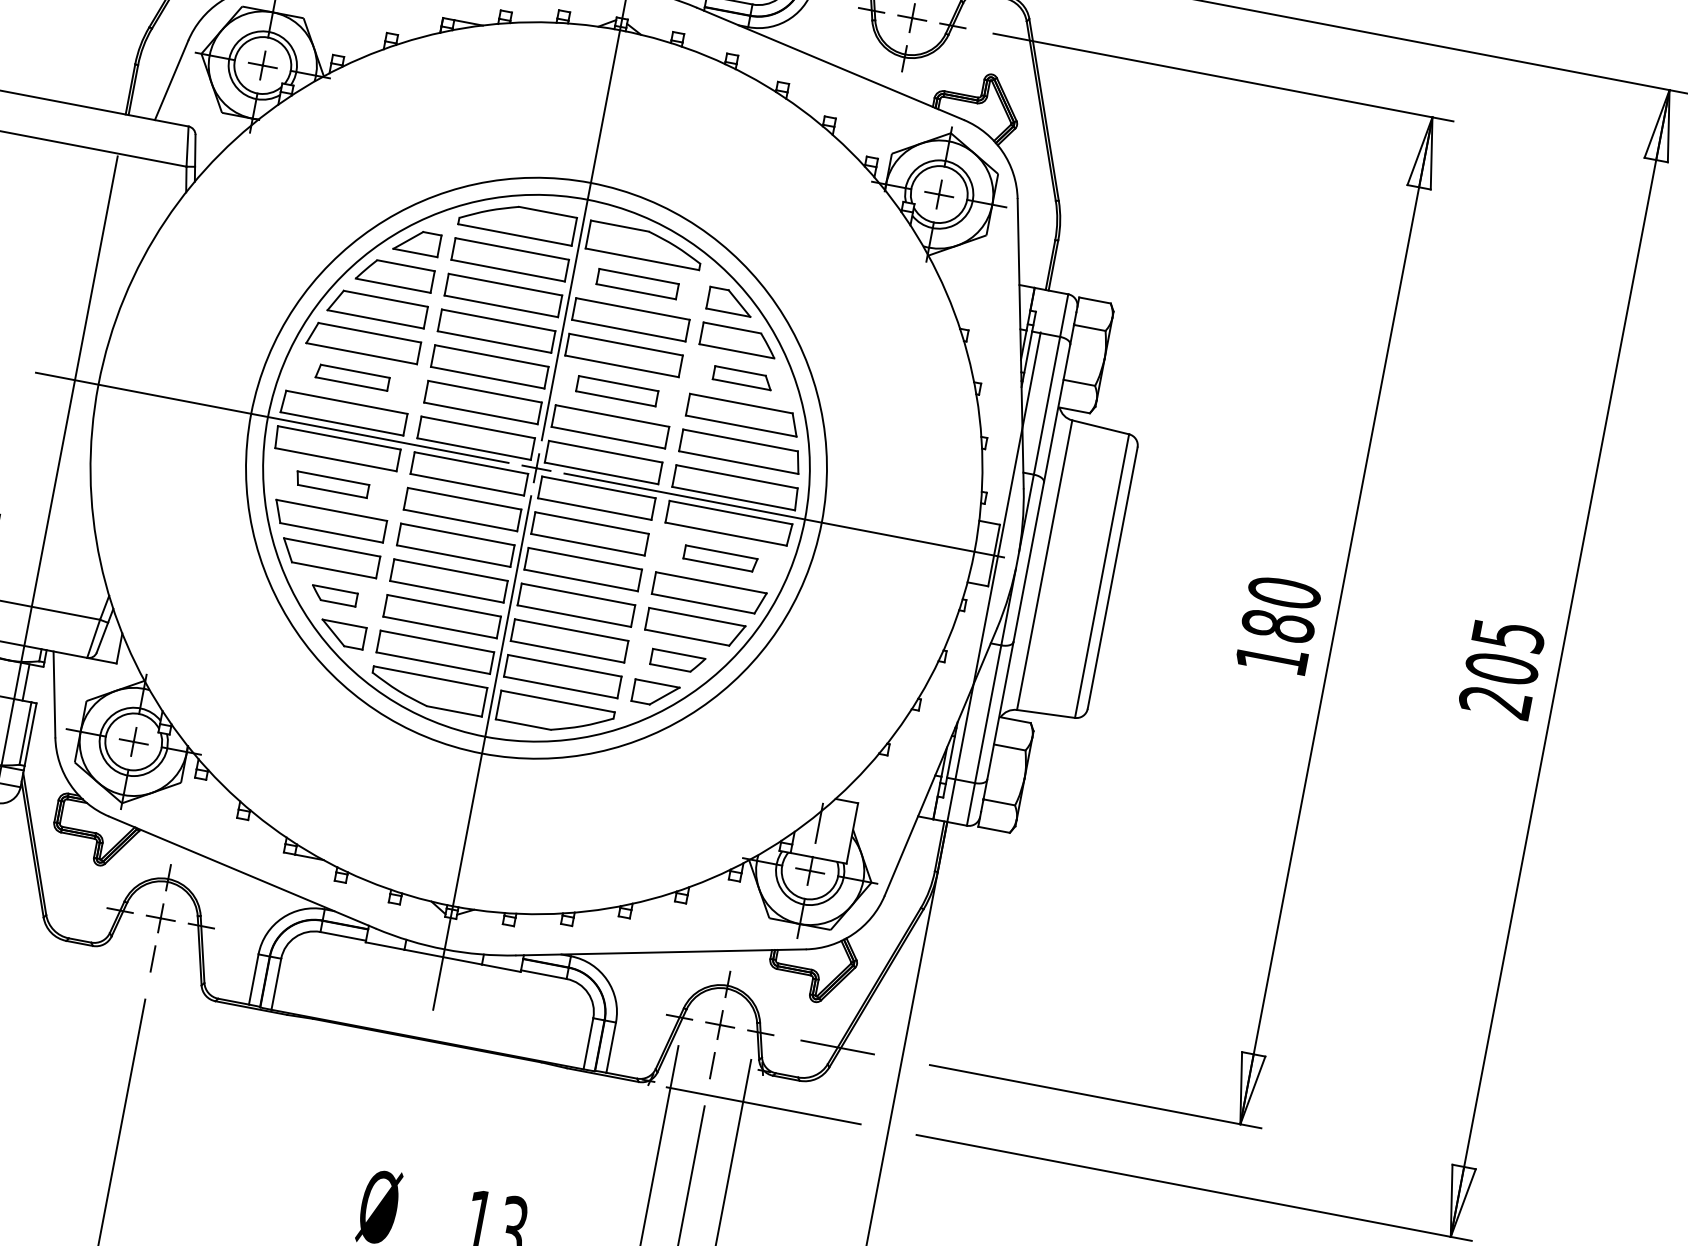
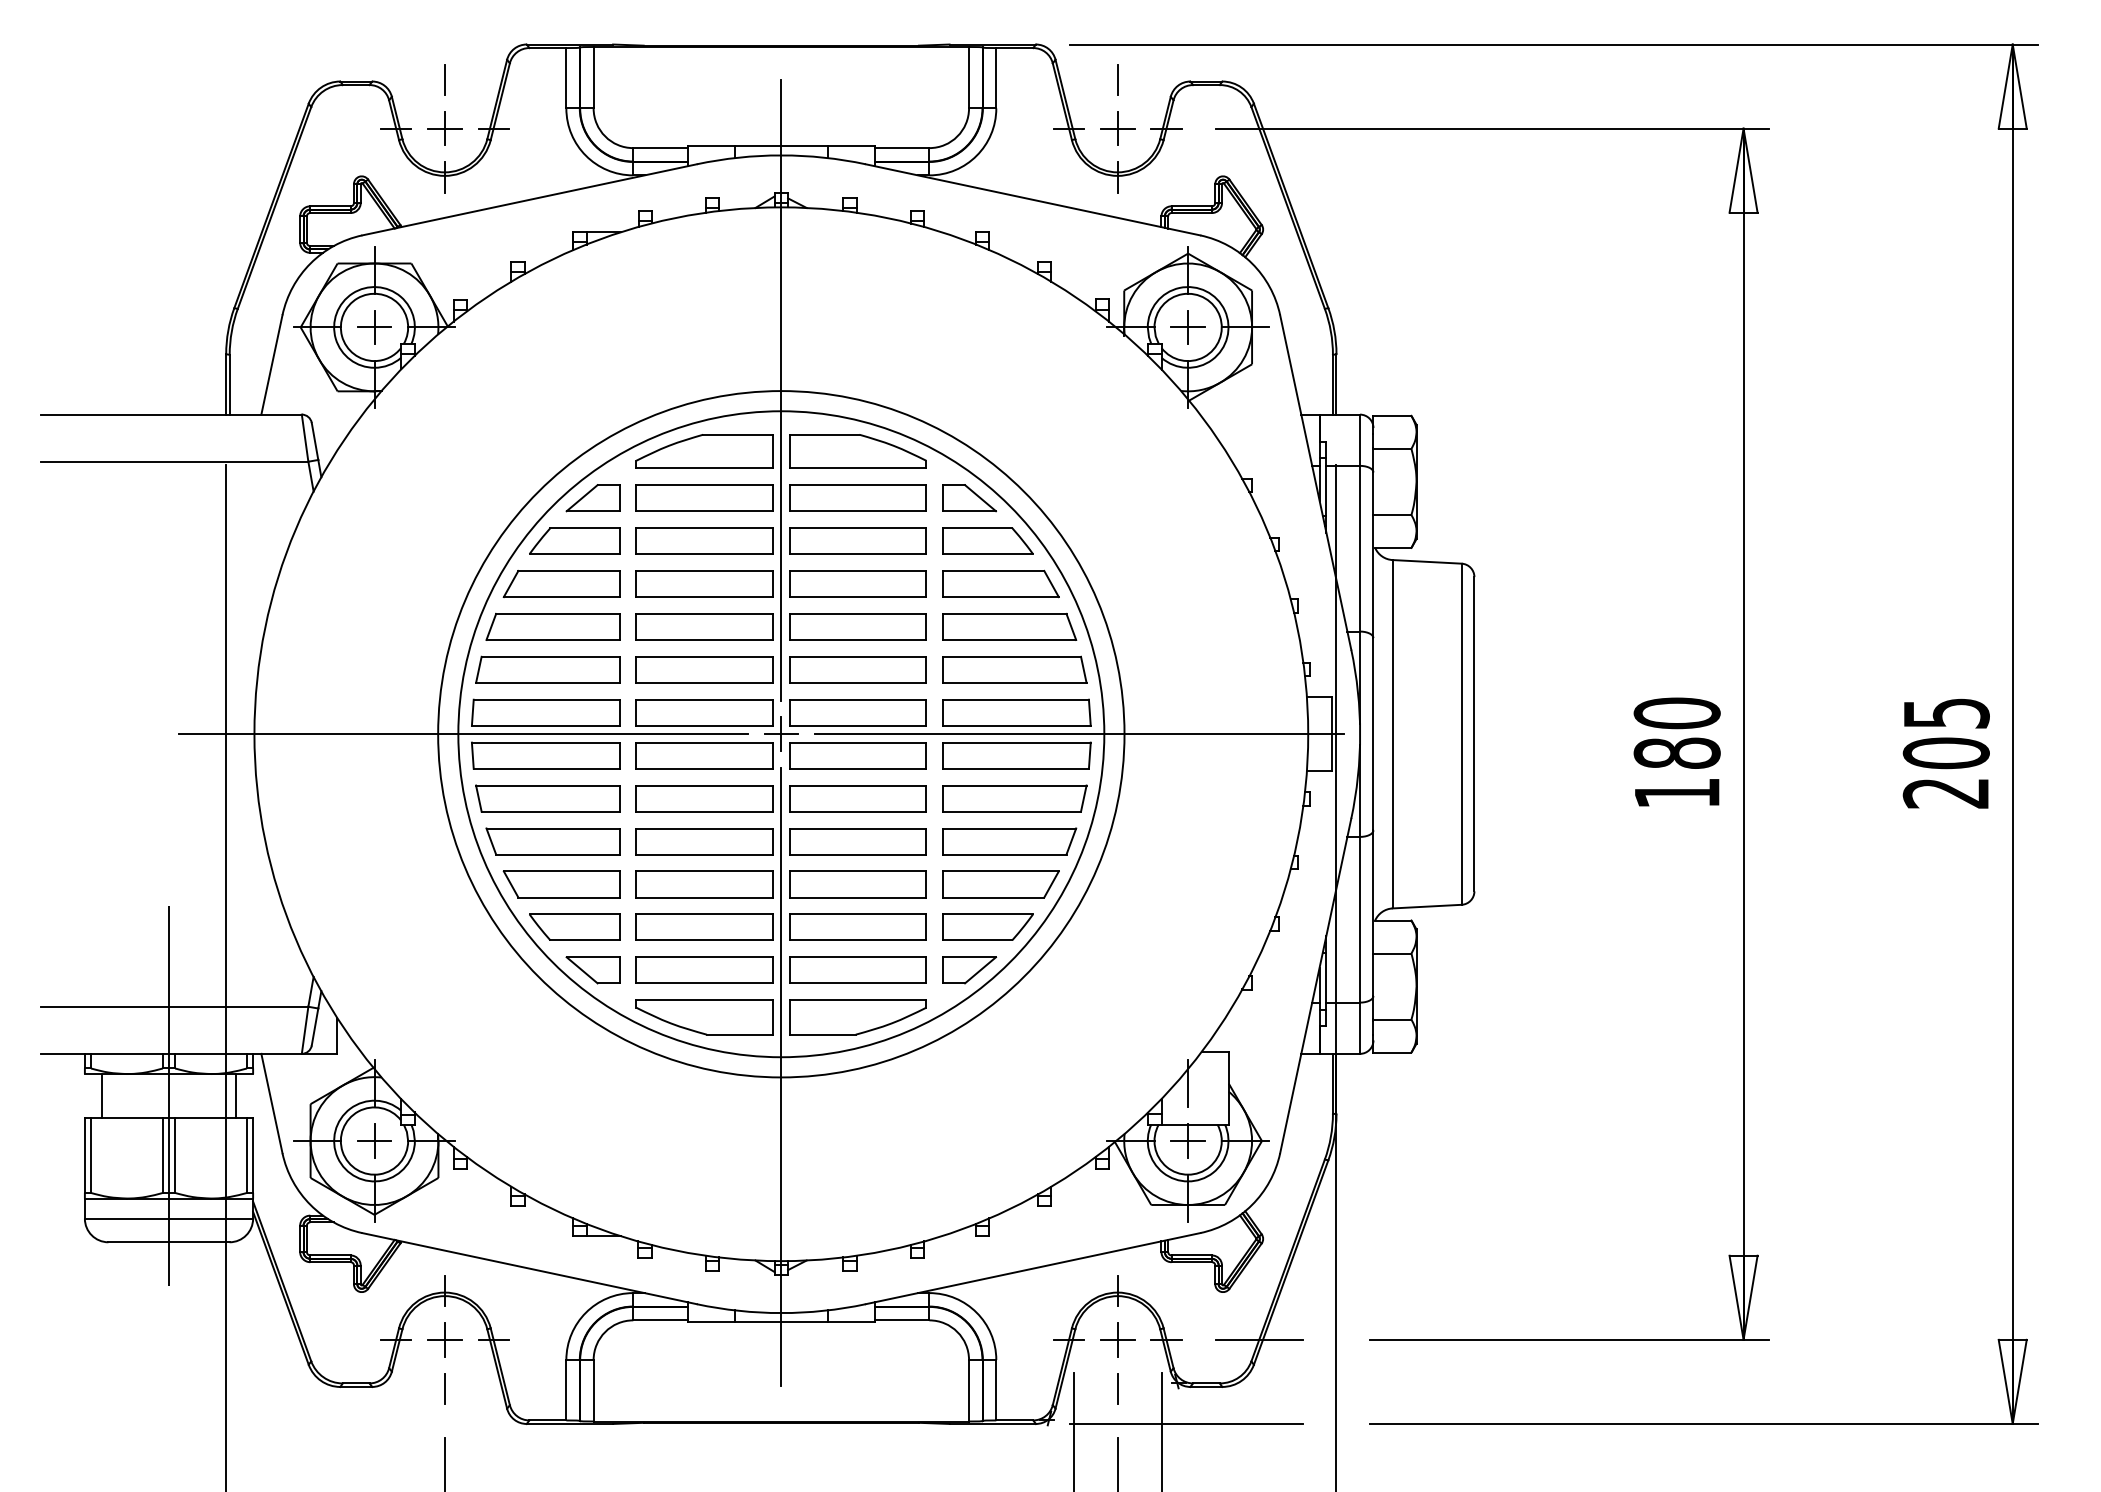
part: (637, 283) -> (857, 497), size x1.43
part: (352, 377) -> (547, 669), size x1.67
part: (742, 377) -> (1000, 583), size x1.67
part: (616, 390) -> (857, 626), size x1.43
part: (331, 484) -> (547, 798), size x1.67
part: (720, 558) -> (1014, 798), size x1.67
part: (334, 595) -> (574, 926), size x1.67
part: (677, 660) -> (987, 926), size x1.43

